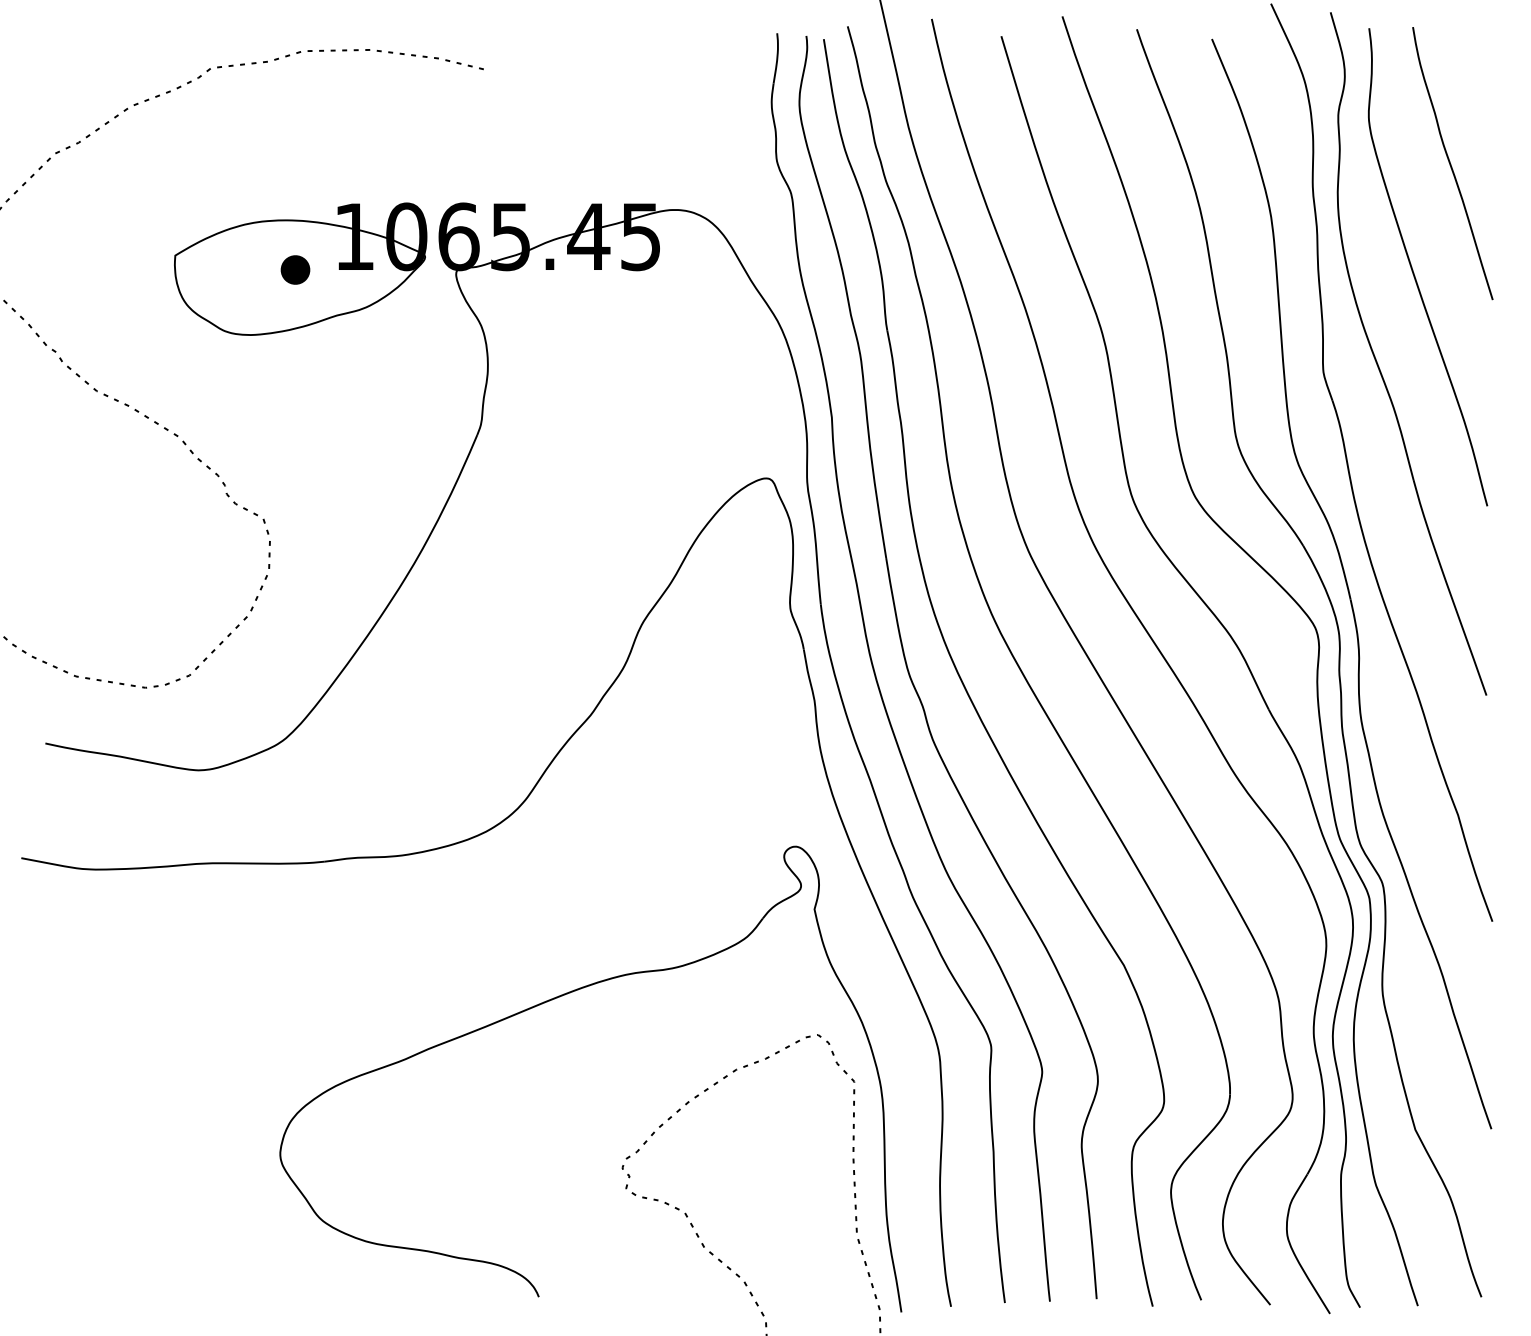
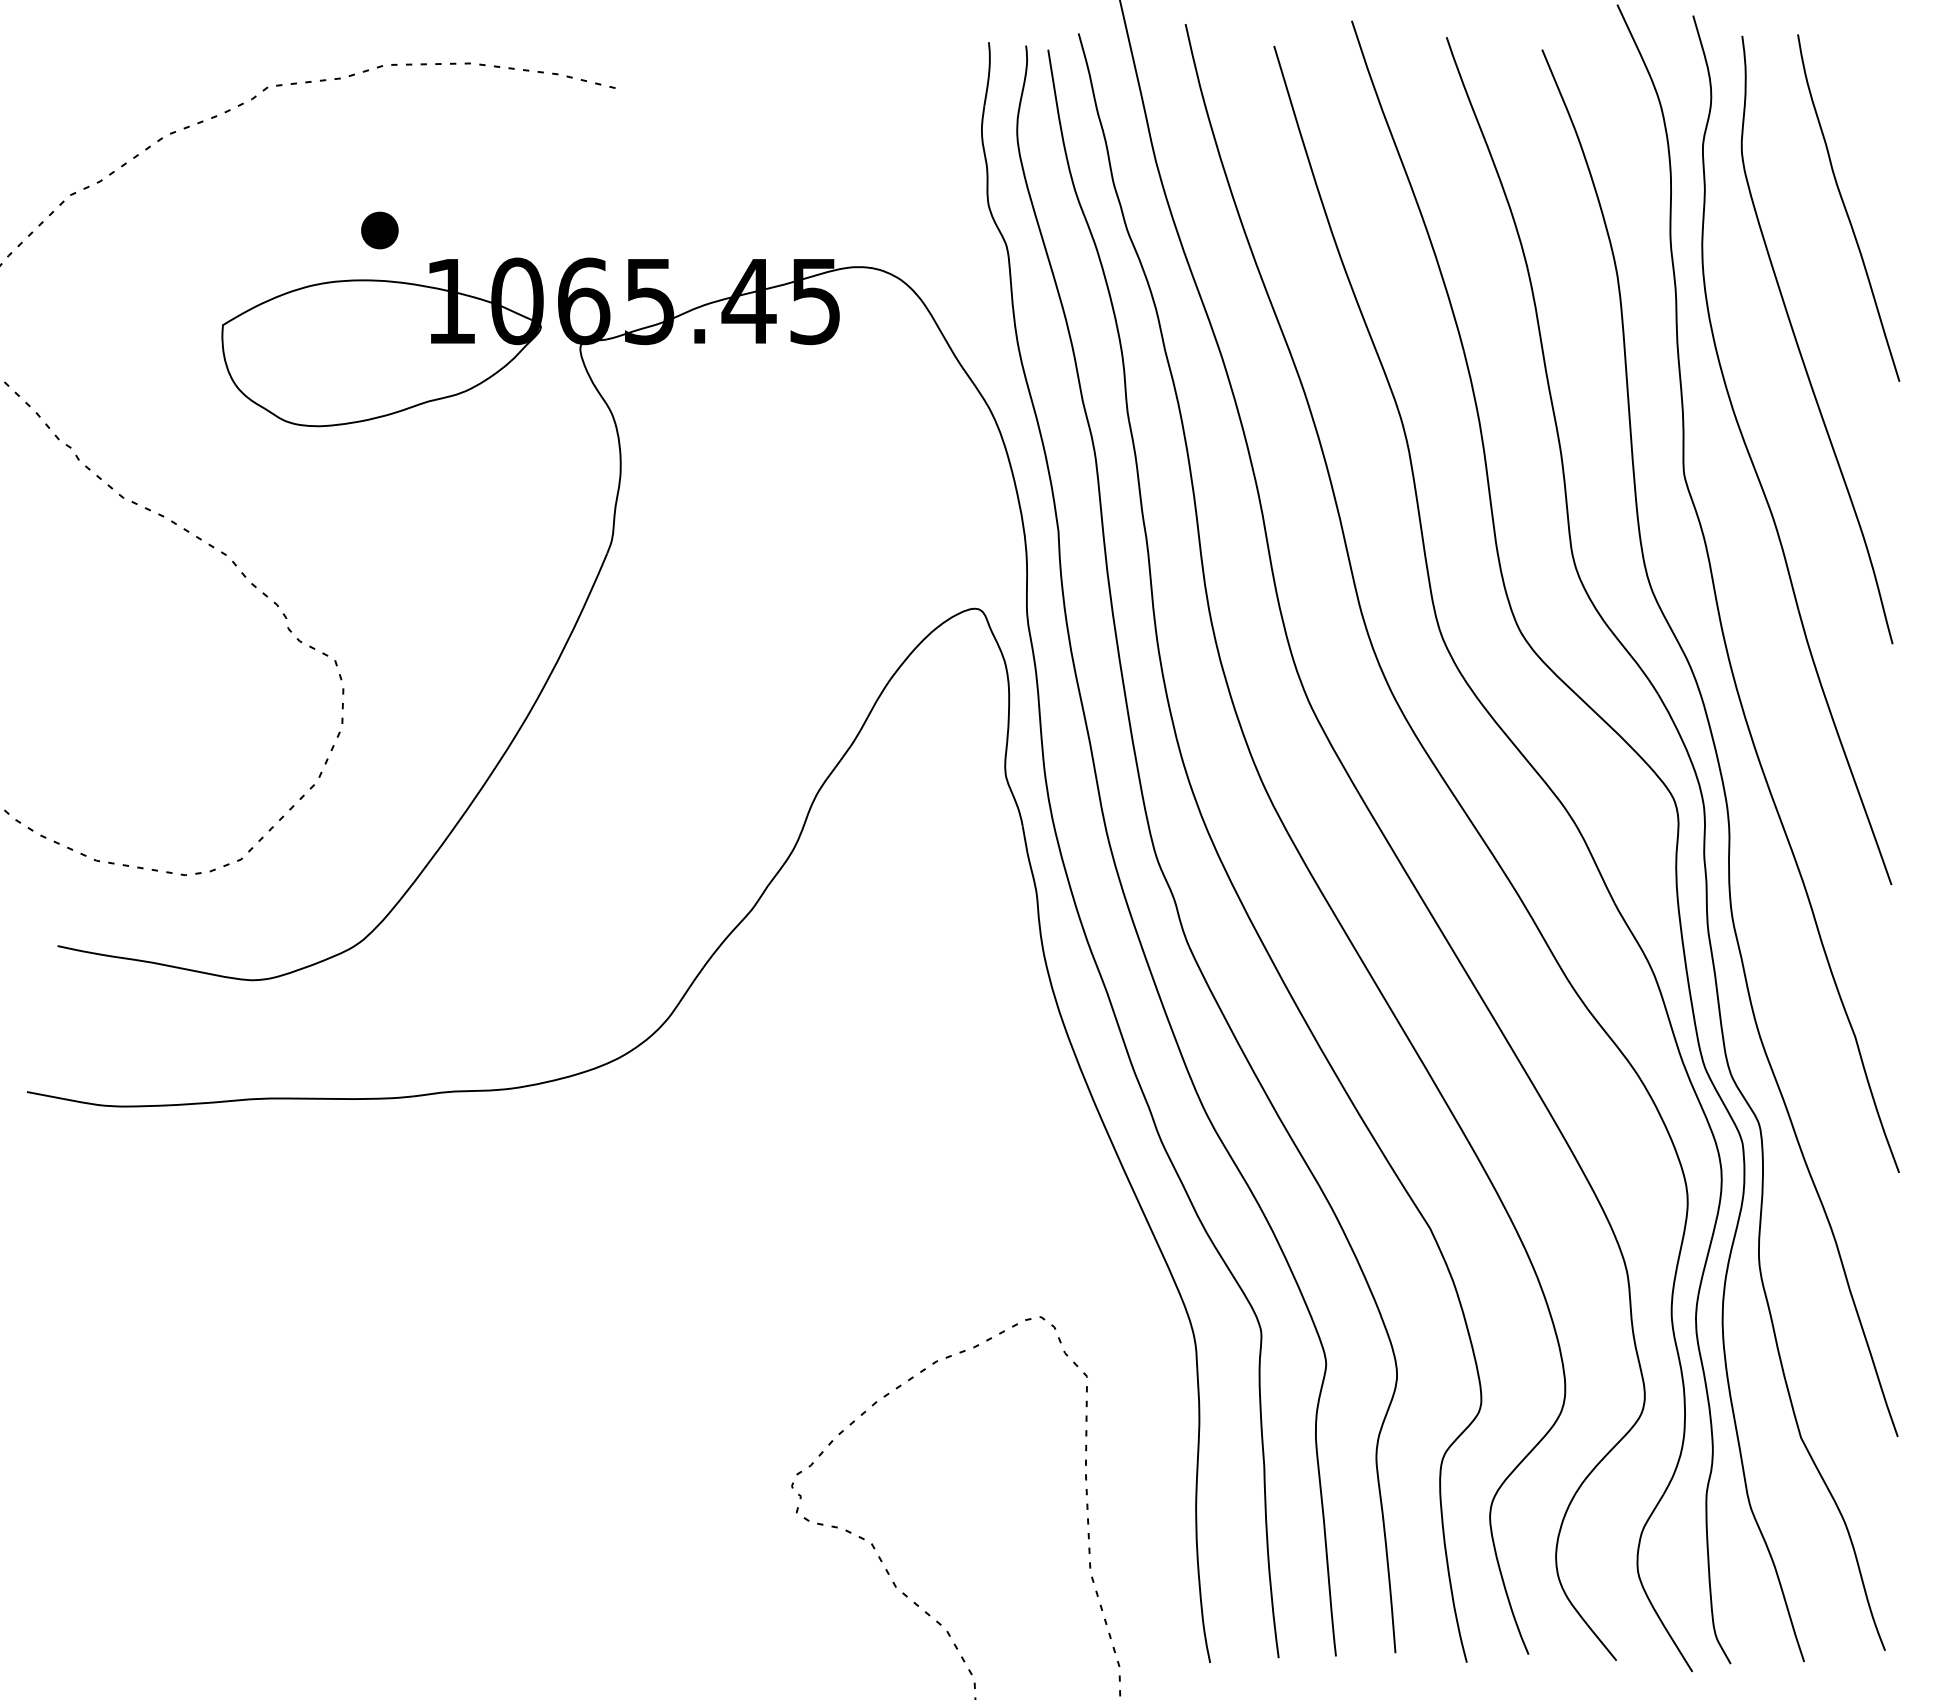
part: (295, 269) -> (379, 230), moved
part: (559, 997) -> (711, 1269), removed

